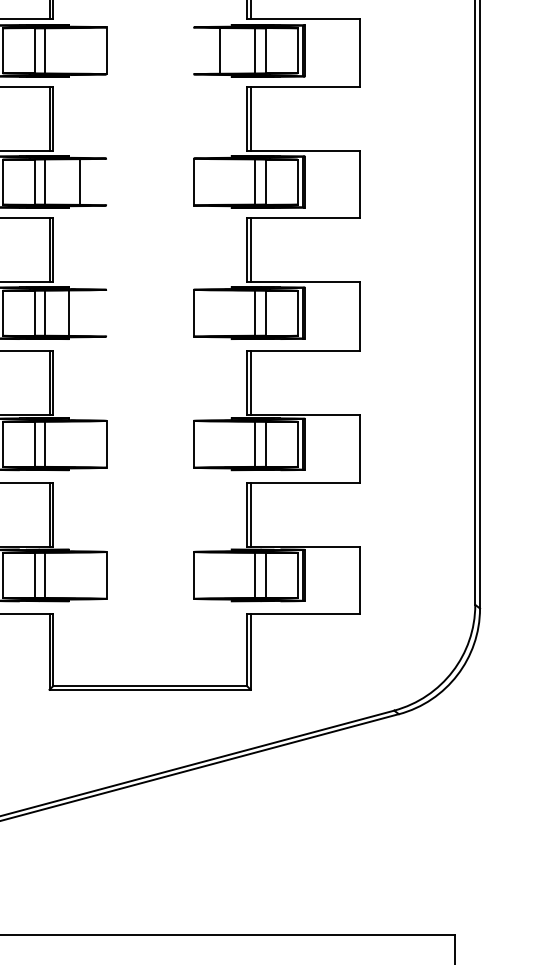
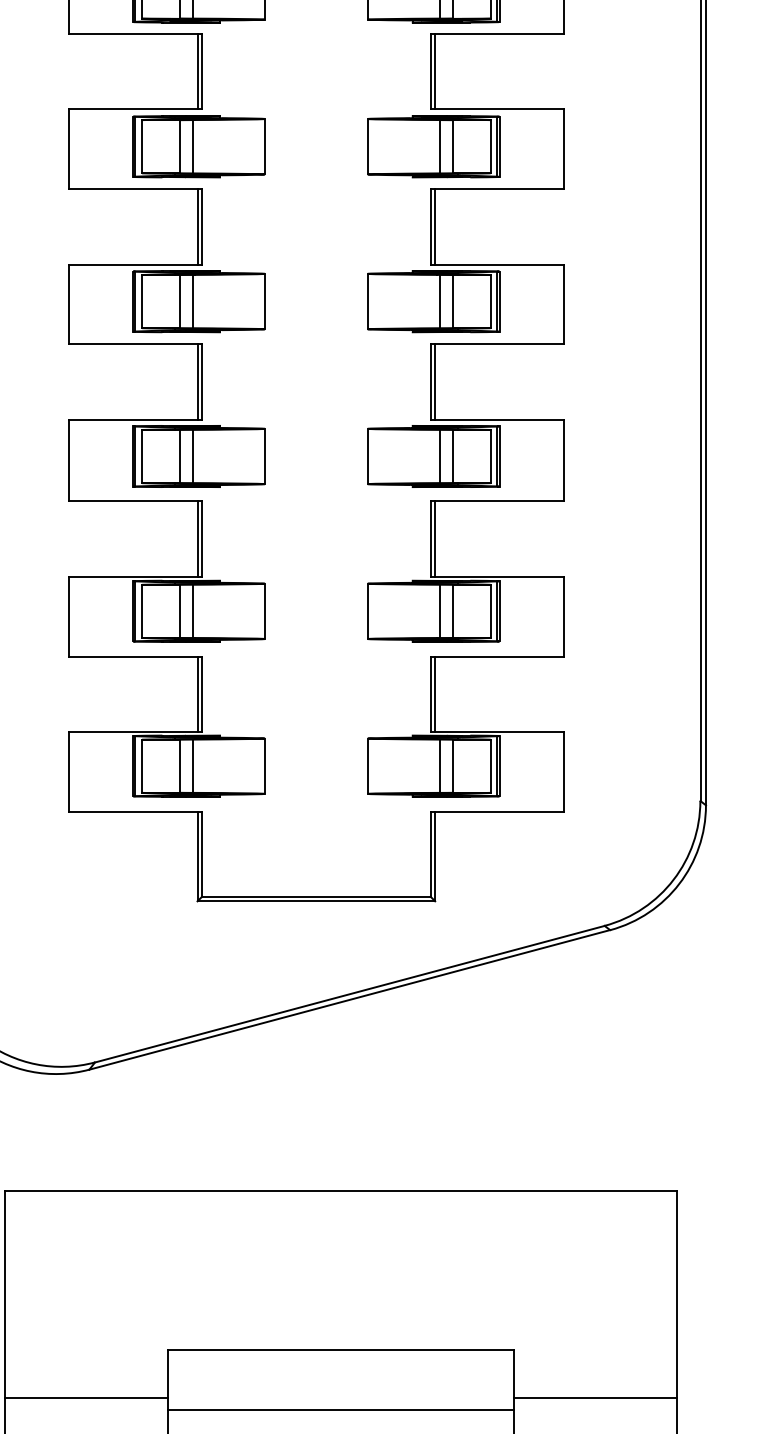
line: (219, 50) -> (367, 146), moved
line: (79, 181) -> (264, 301), moved
line: (68, 313) -> (264, 456), moved

